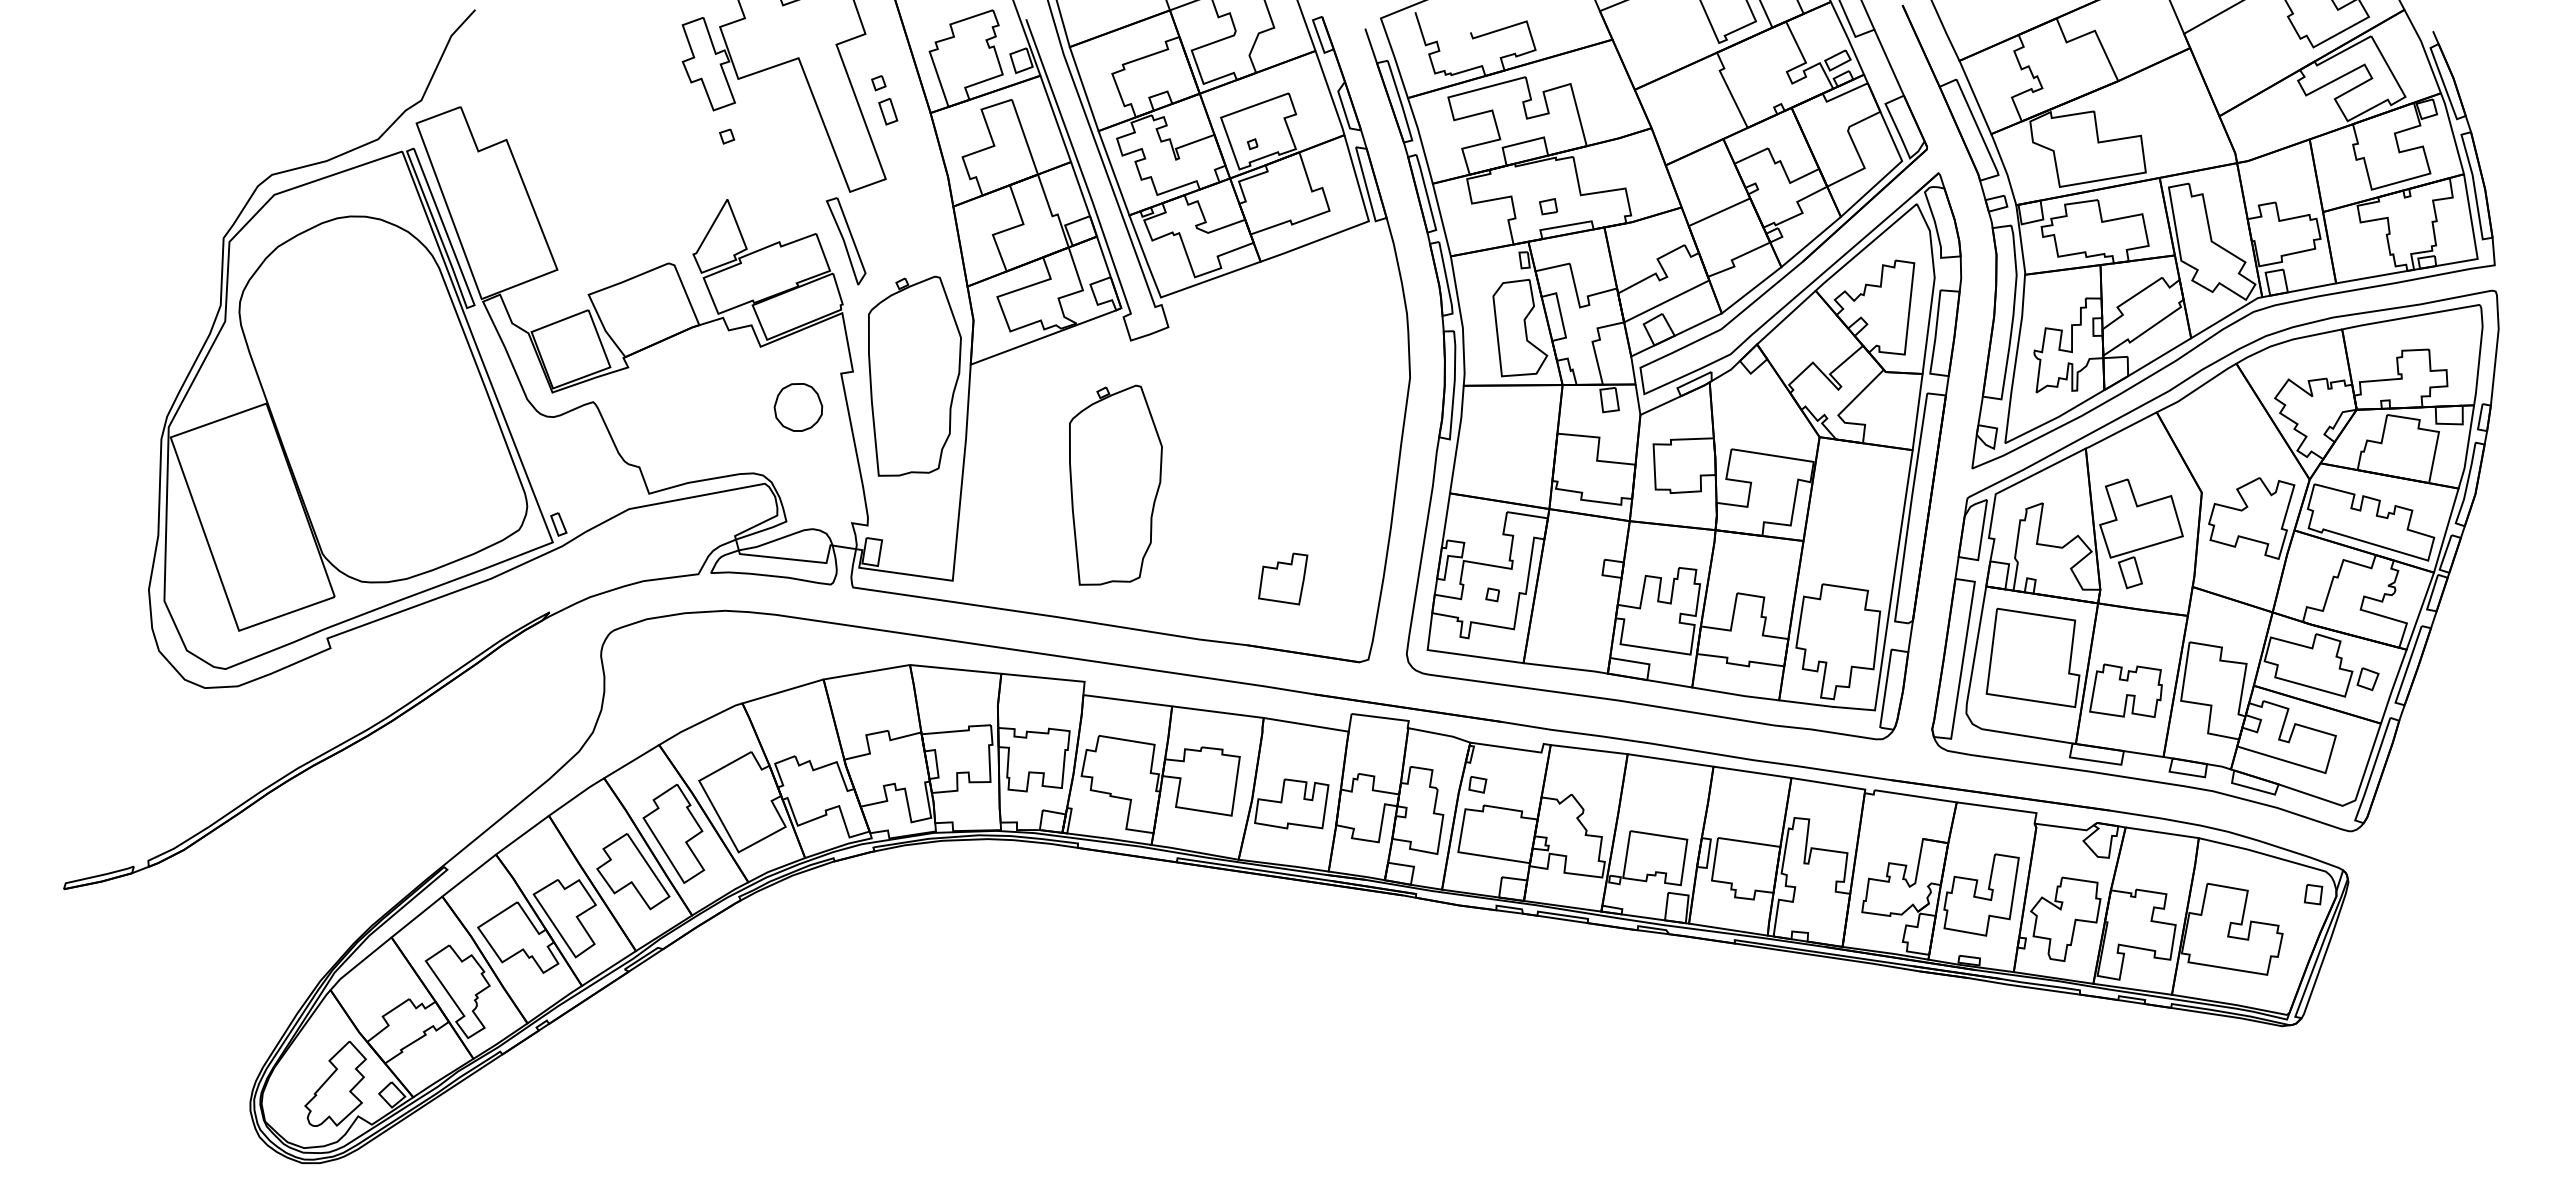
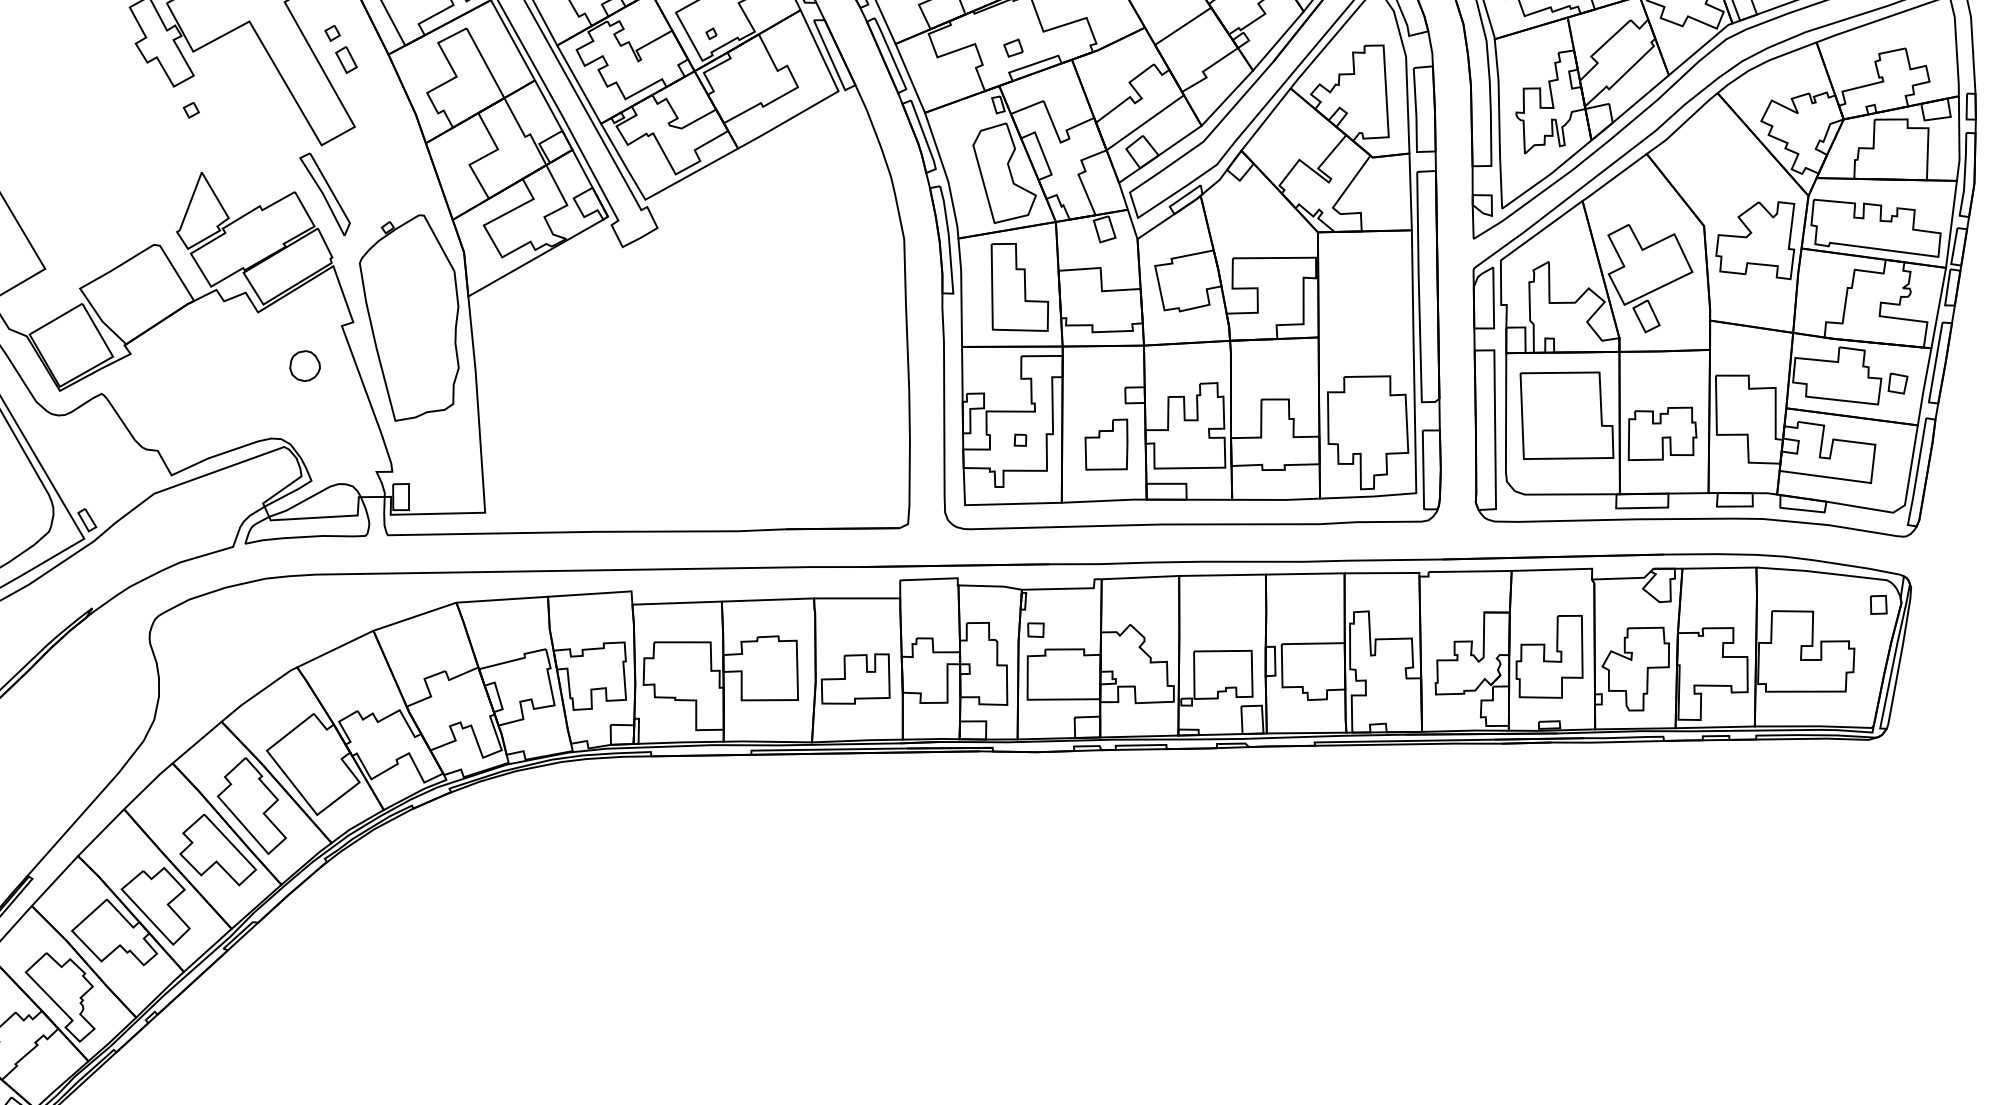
part: (797, 406) -> (304, 365), size x0.62
part: (1512, 443) -> (1015, 287), added
part: (1115, 484) -> (630, 391), removed
part: (1283, 578) -> (1107, 446), moved

